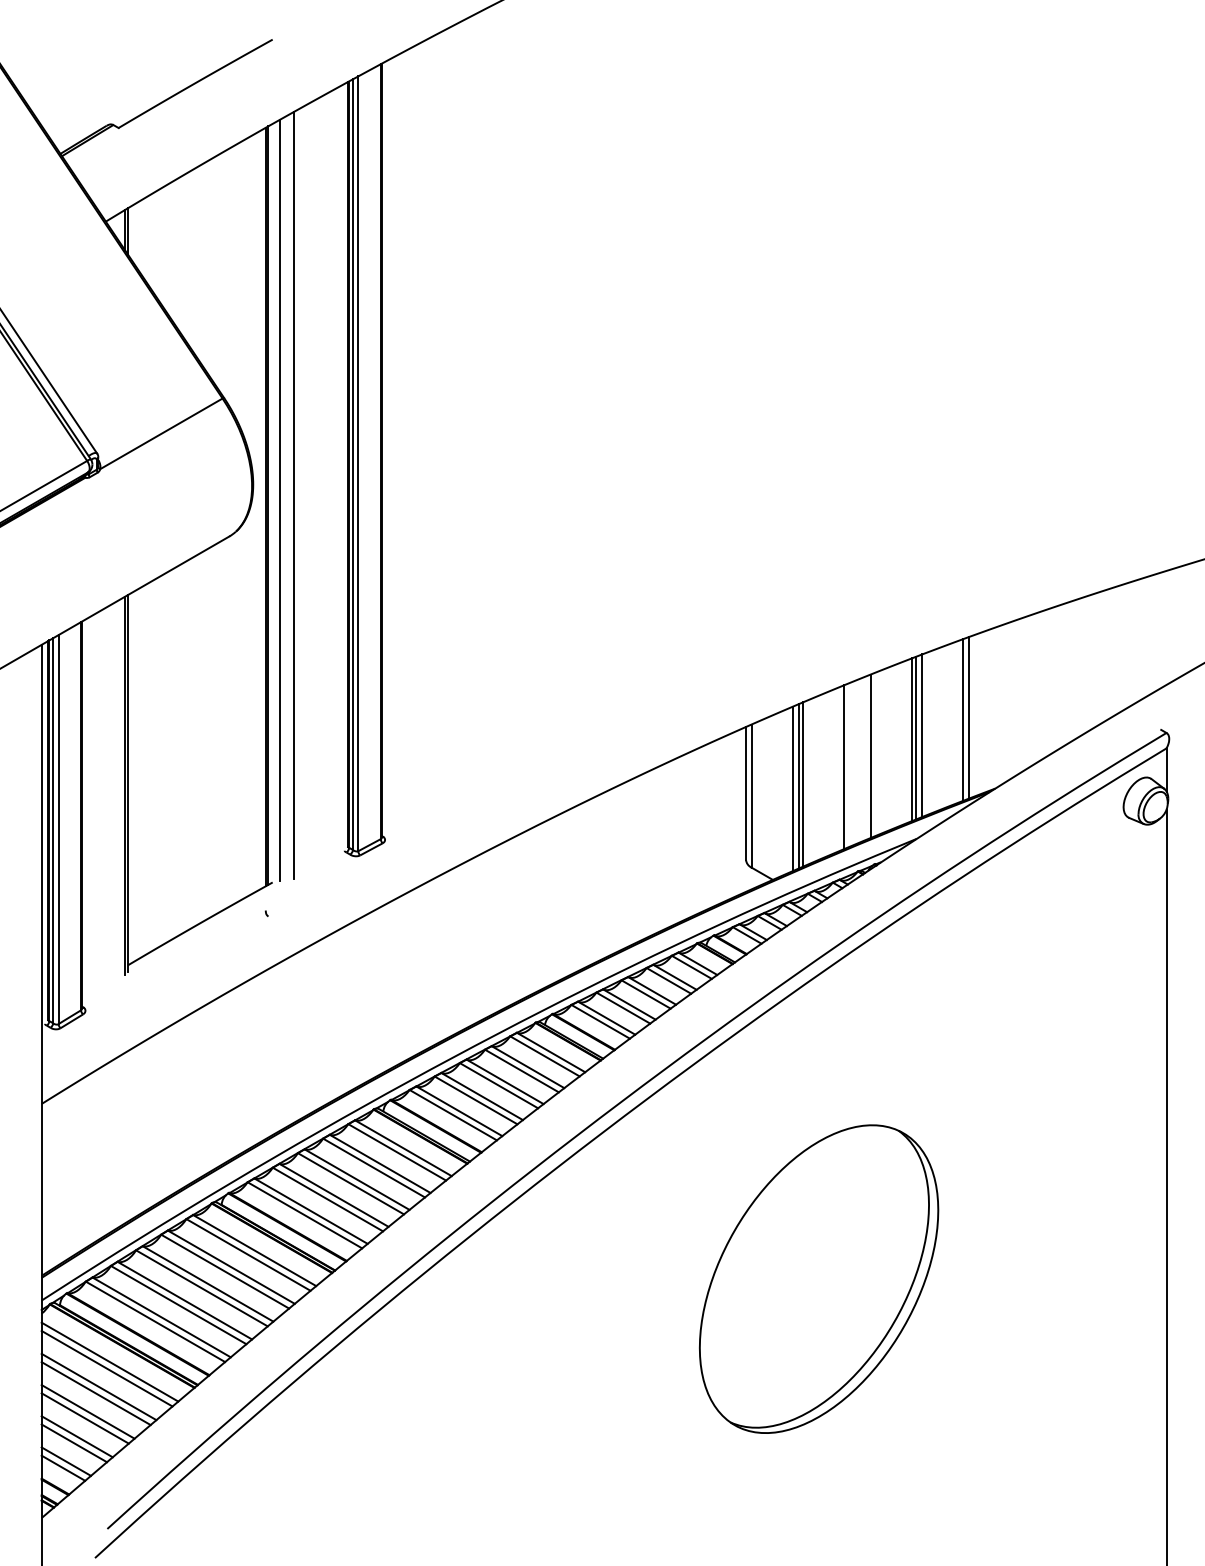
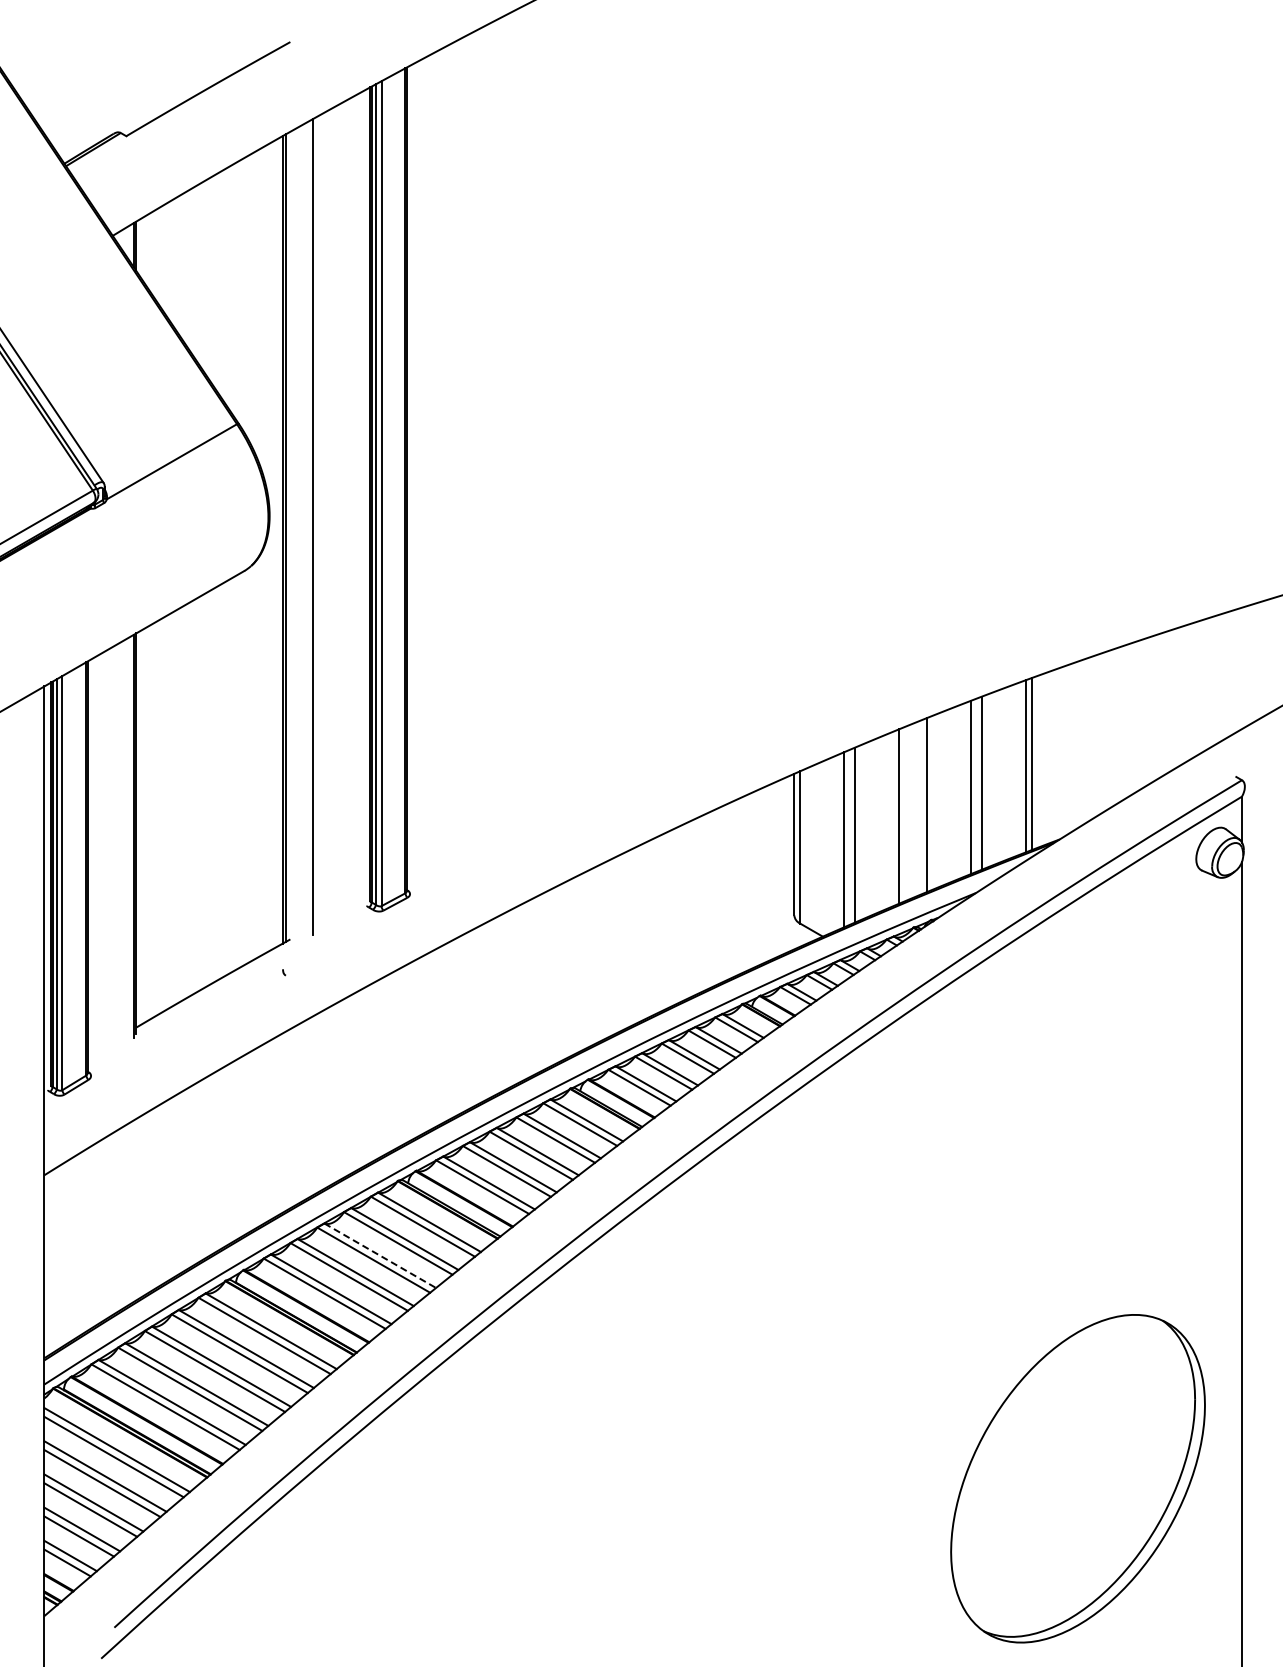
line: (280, 500) -> (298, 532), removed
line: (916, 737) -> (975, 785), removed
line: (798, 785) -> (850, 836), removed
line: (357, 1180) -> (380, 1256), solid -> dashed
part: (818, 1278) -> (1077, 1478), moved

